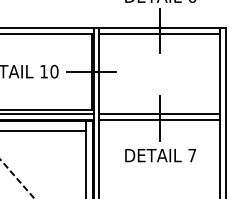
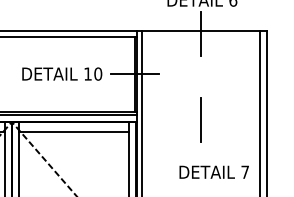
line: (158, 33) -> (200, 36), removed
line: (158, 113) -> (200, 115), removed
line: (158, 120) -> (200, 121), removed
text: (159, 154) -> (213, 171), moved

